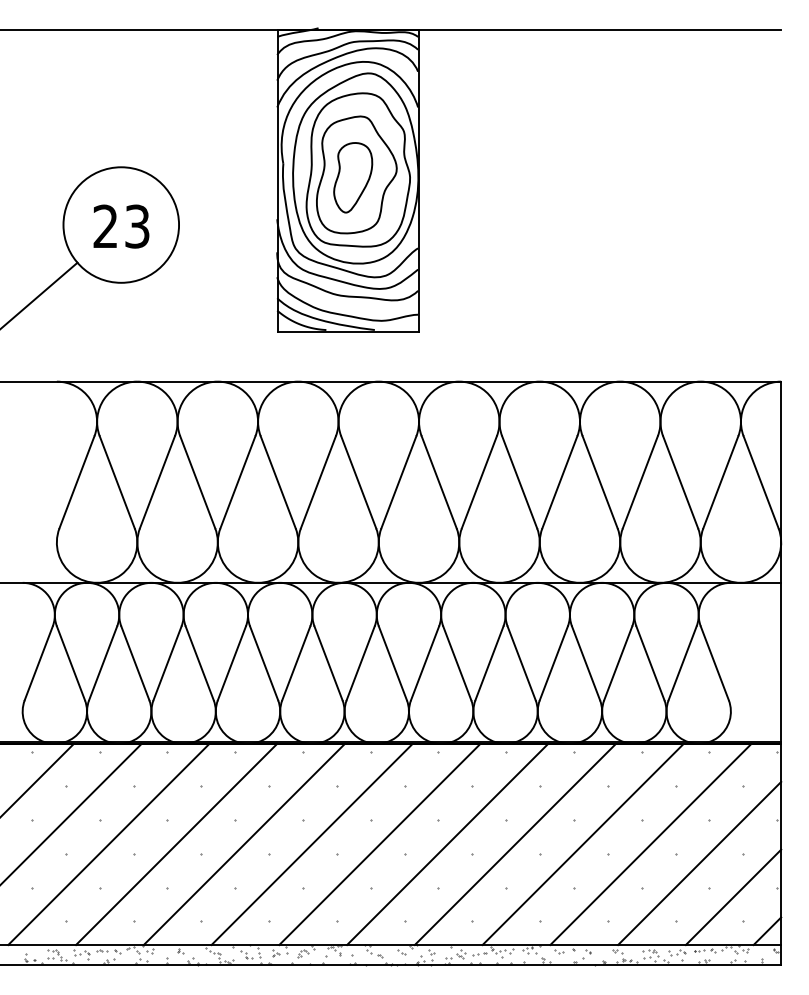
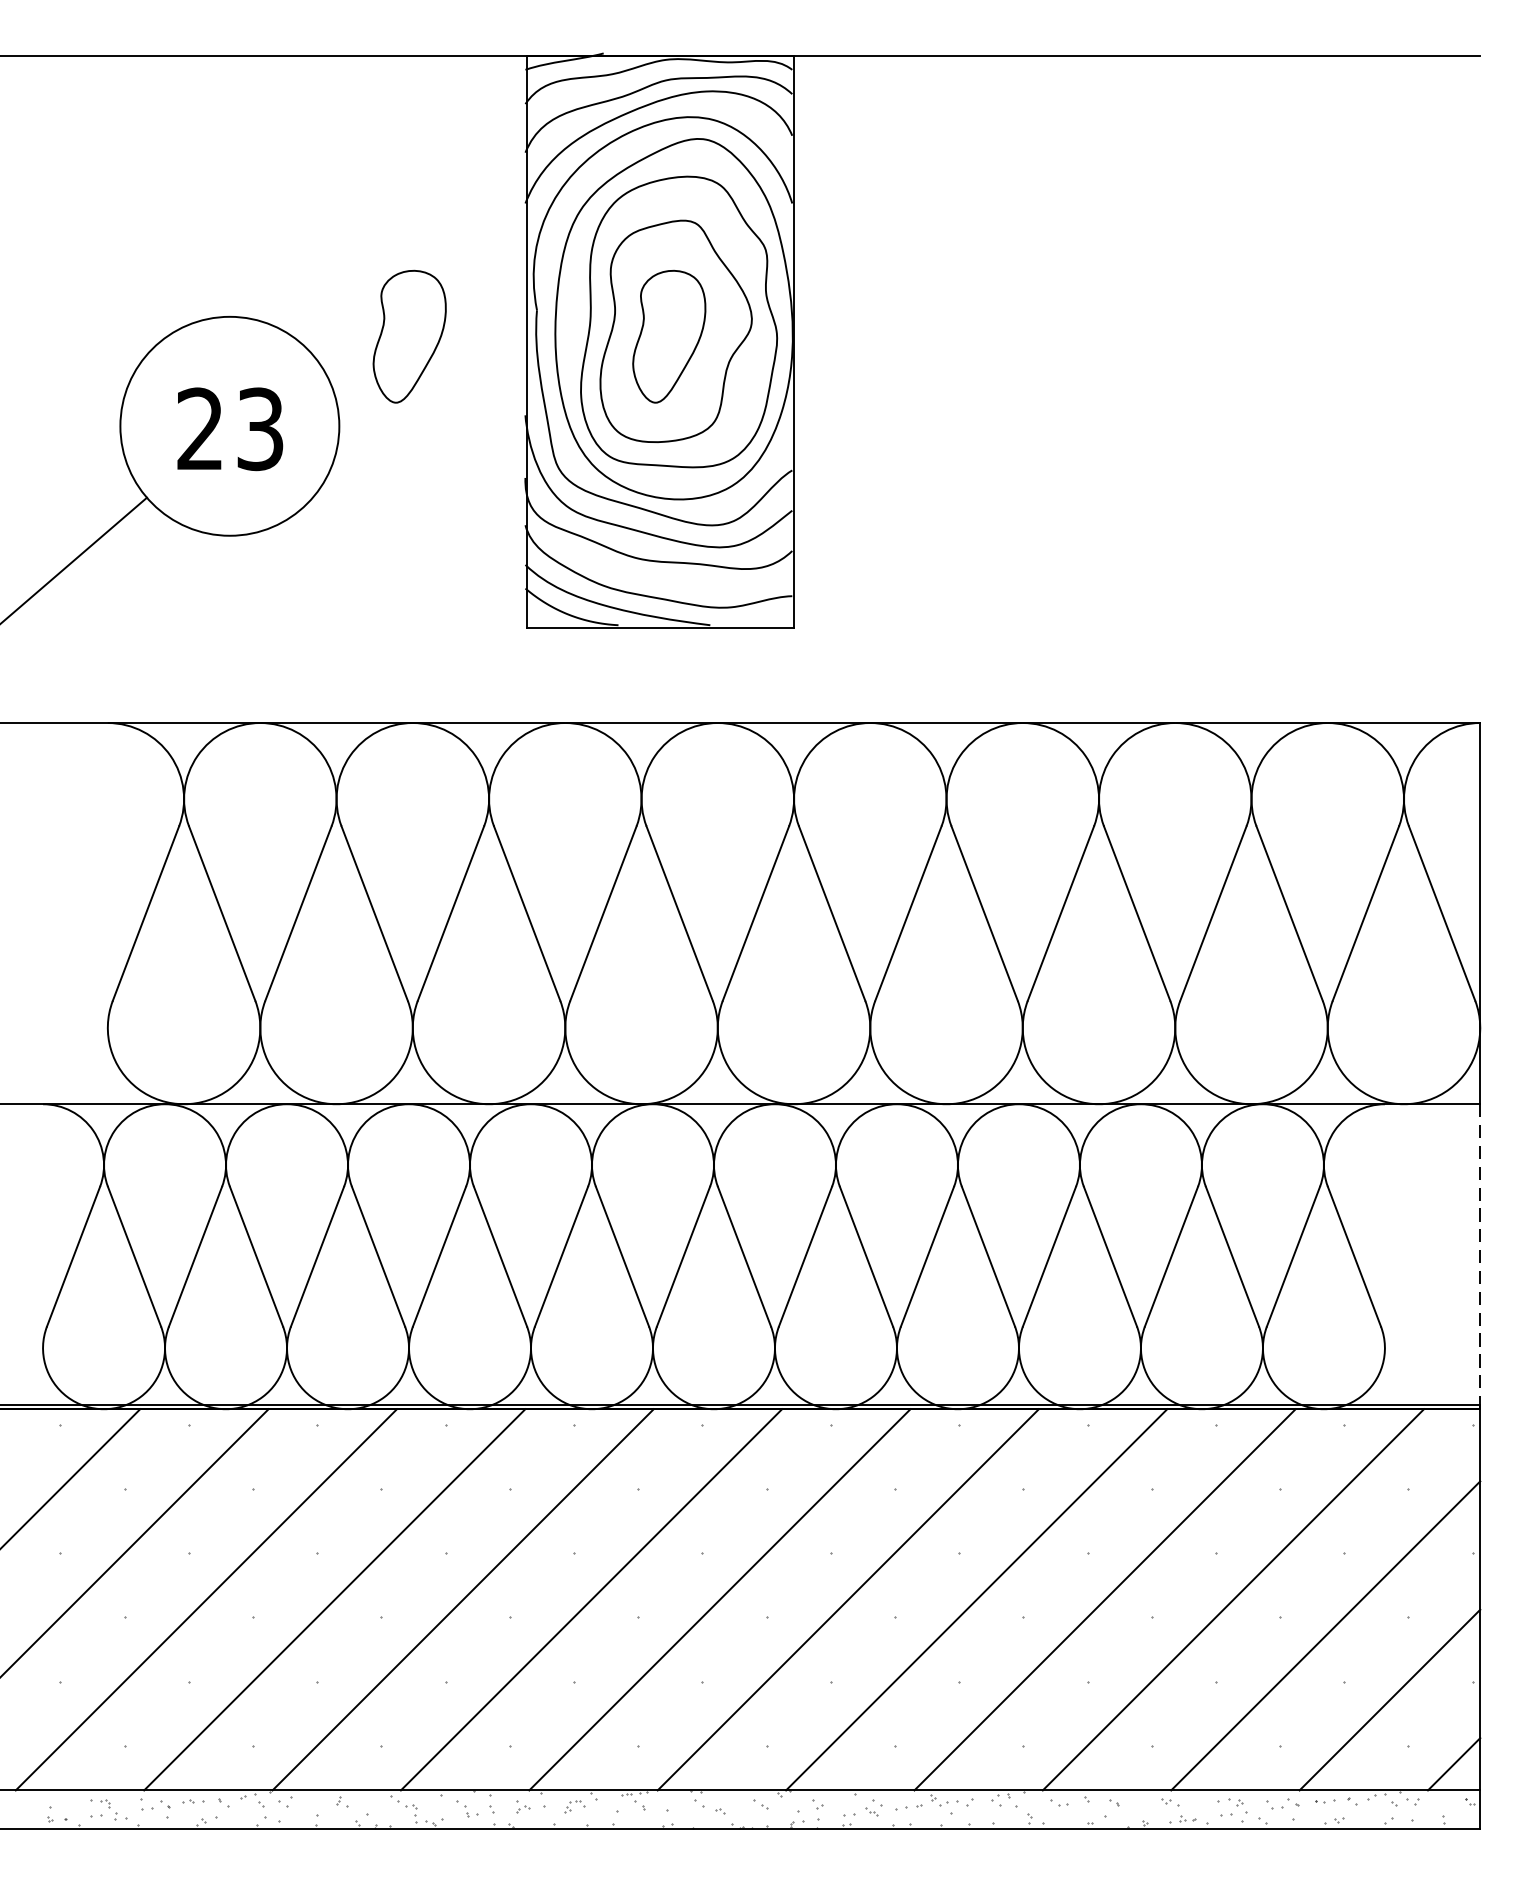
part: (216, 177) -> (410, 336), added
line: (781, 662) -> (1480, 1255), solid -> dashed

